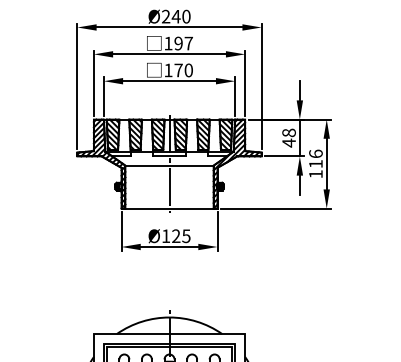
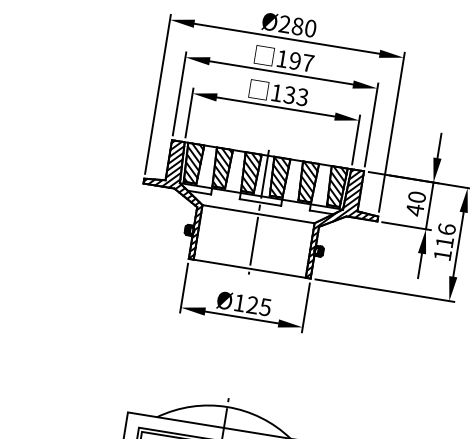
text: (175, 16) -> (296, 26), Ø240 -> Ø280
text: (183, 70) -> (295, 96), 170 -> 133
text: (289, 132) -> (417, 196), 48 -> 40

